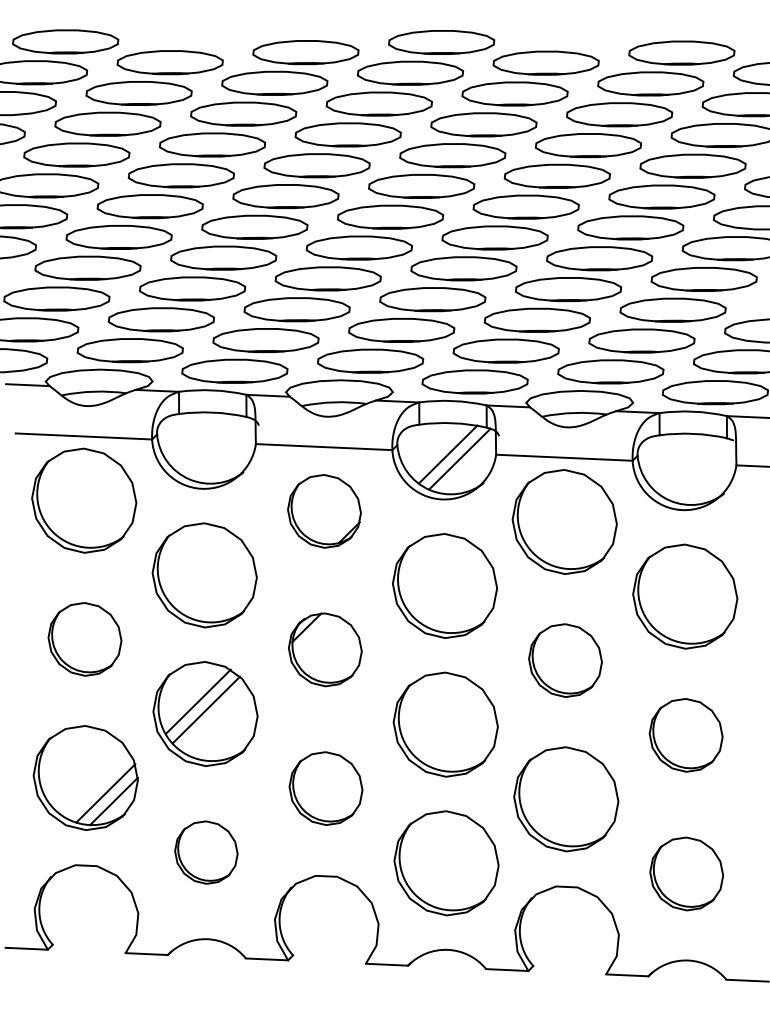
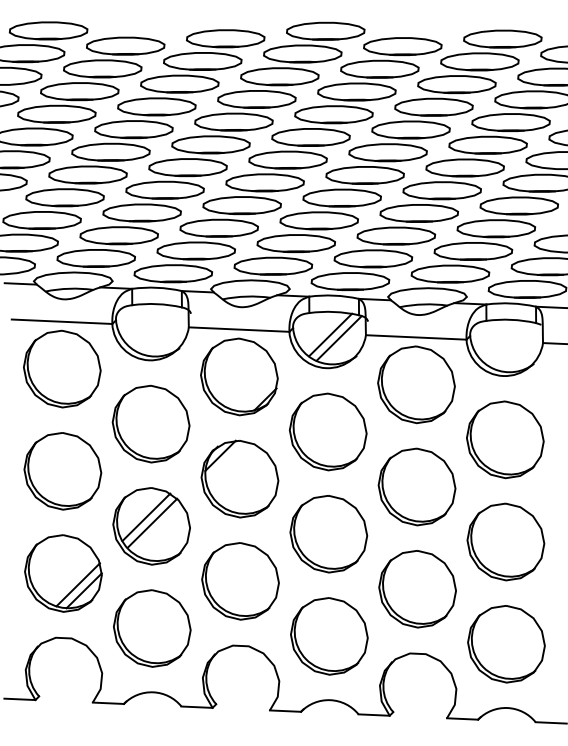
part: (324, 511) -> (239, 377), size x1.43
part: (84, 639) -> (62, 471), size x1.43
part: (325, 649) -> (240, 478), size x1.43
part: (565, 660) -> (417, 486), size x1.43
part: (686, 735) -> (506, 542), size x1.43
part: (325, 788) -> (240, 581), size x1.43
part: (206, 852) -> (152, 628), size x1.67
part: (686, 873) -> (506, 643), size x1.43

